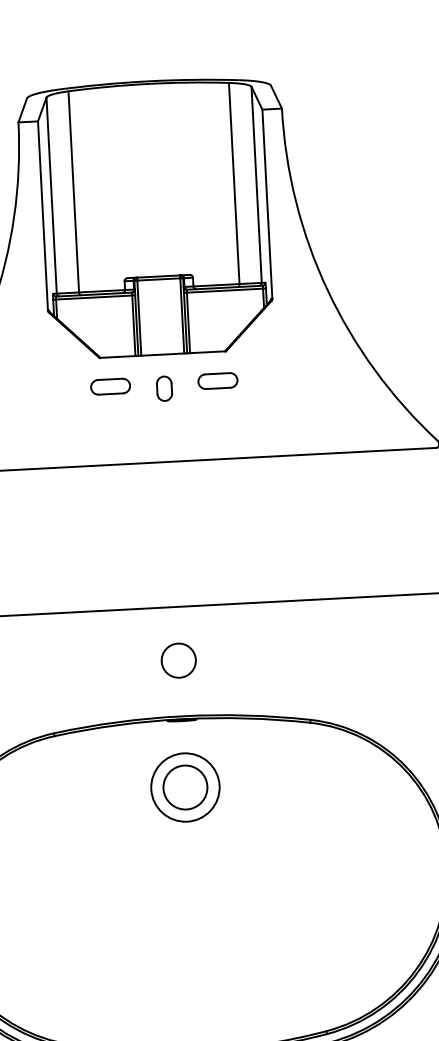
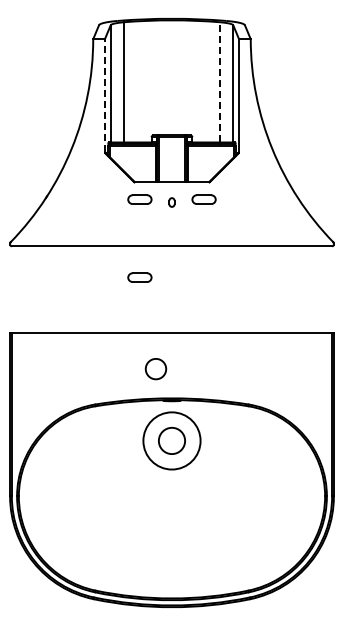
line: (233, 182) -> (219, 81), solid -> dashed
line: (42, 215) -> (104, 95), solid -> dashed
part: (163, 388) -> (171, 202), size x0.6
part: (116, 516) -> (139, 277), added
circle: (178, 661) -> (155, 369), moved
circle: (184, 786) -> (171, 440), size x1.4

